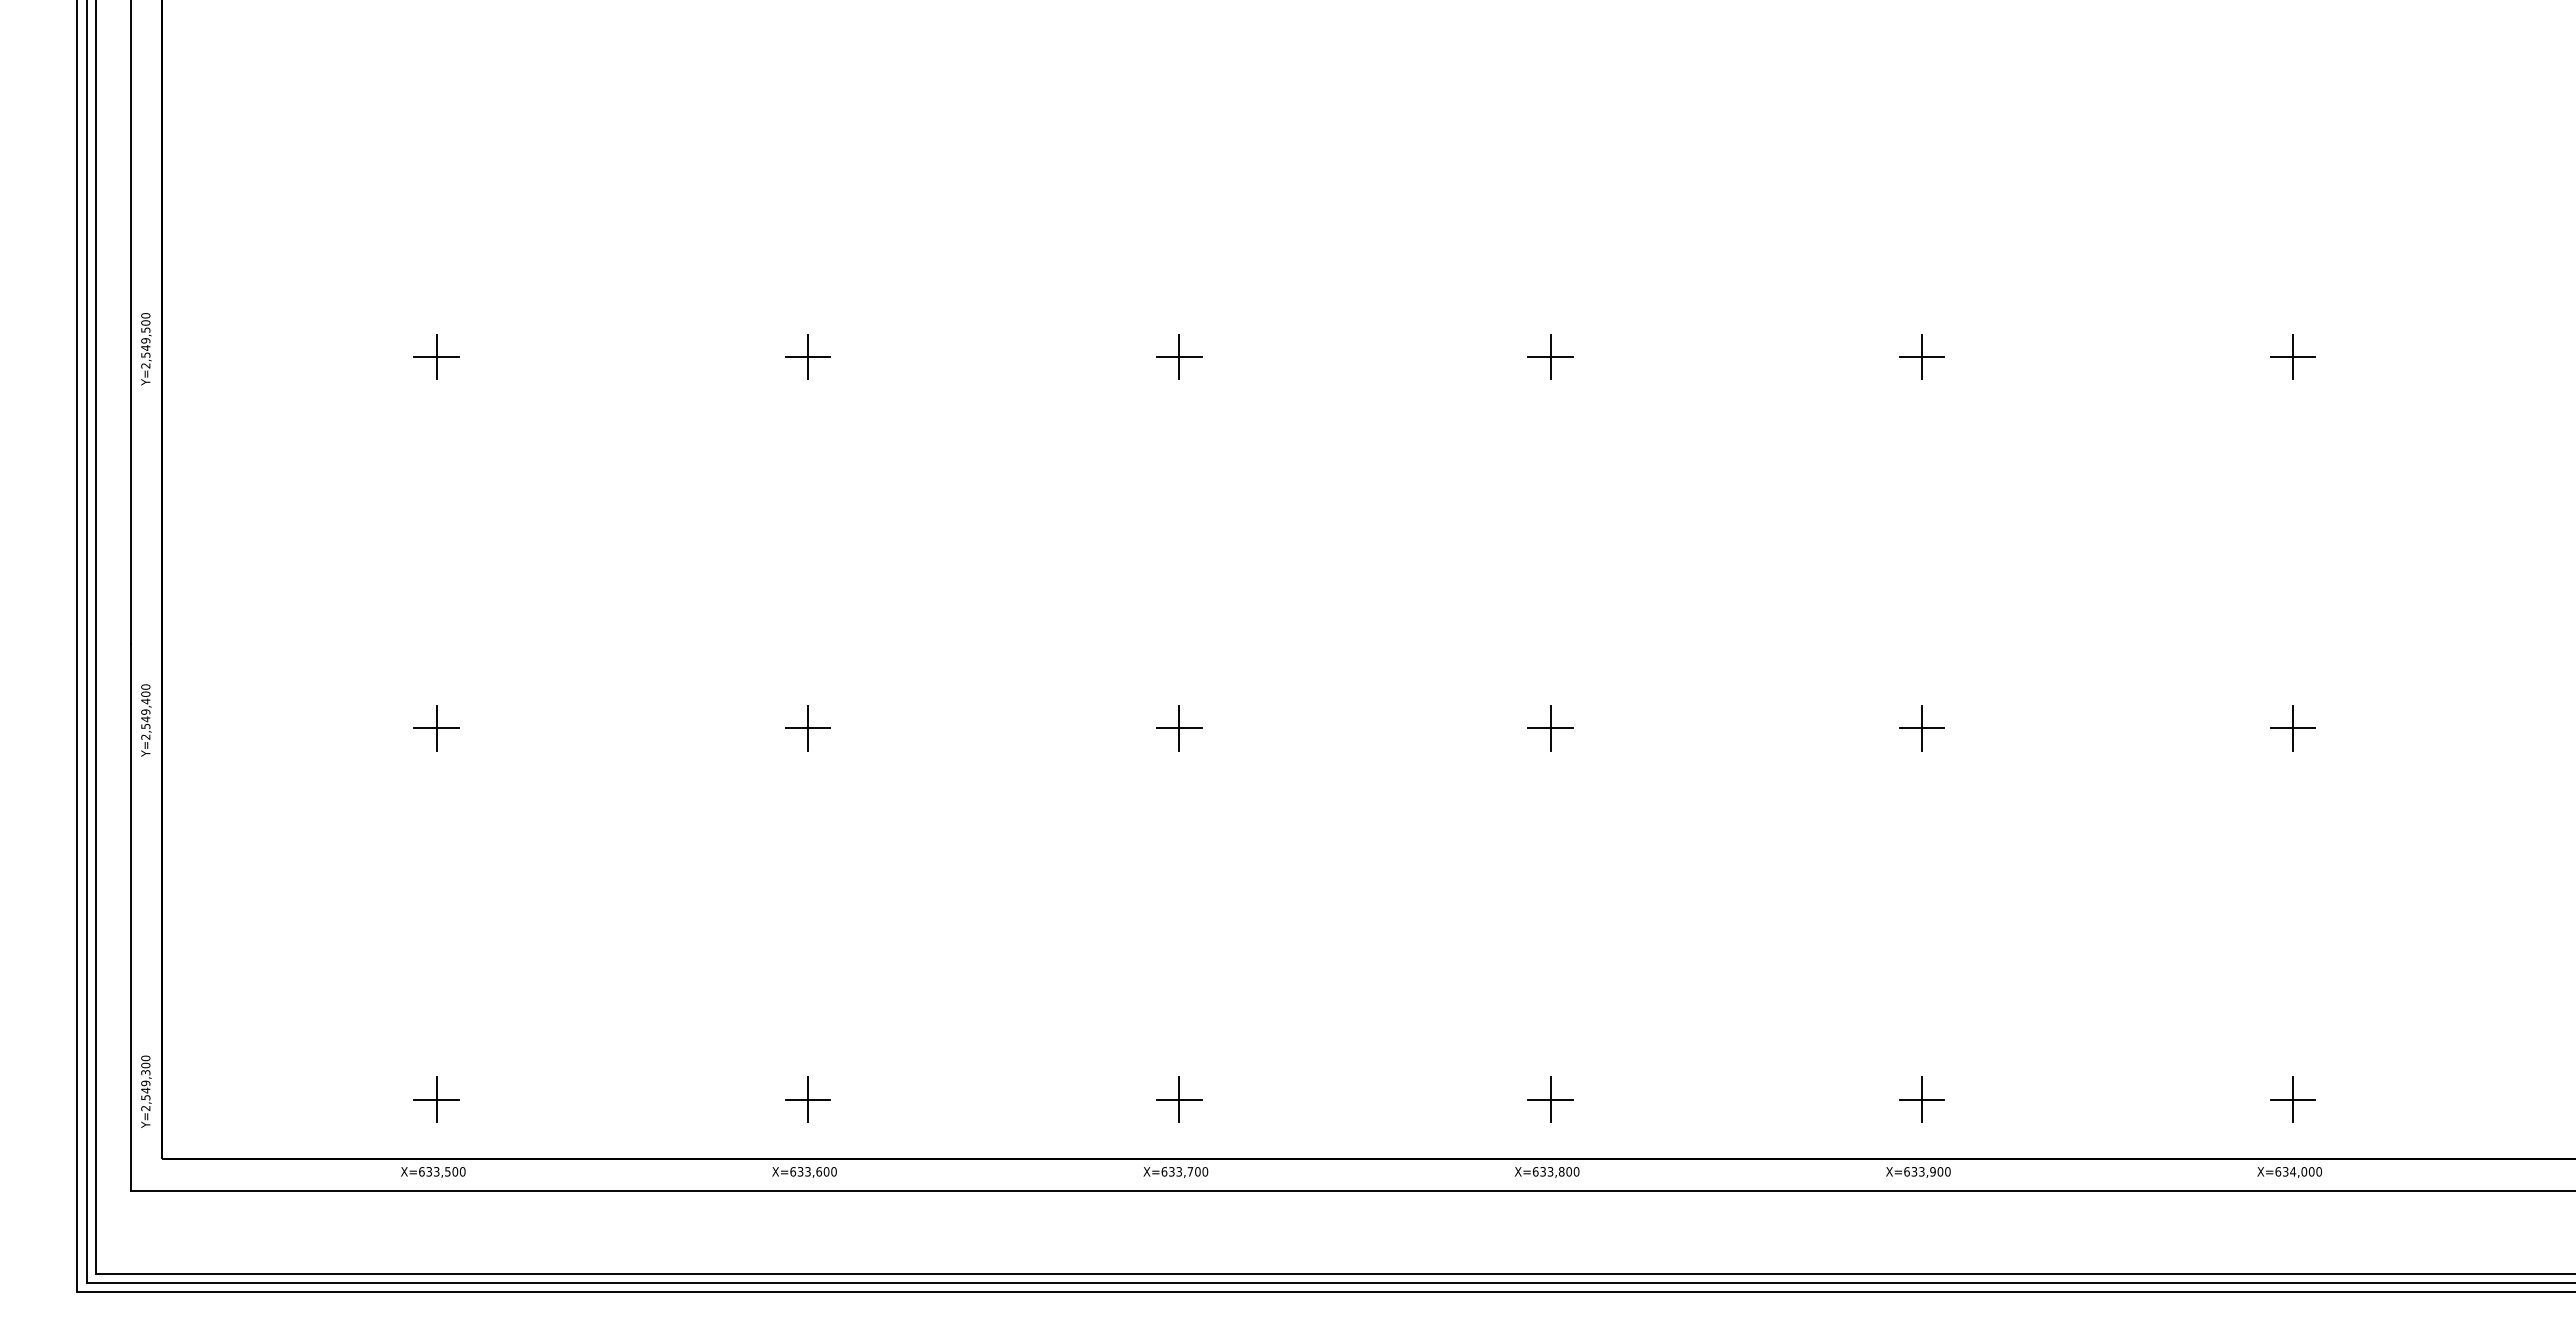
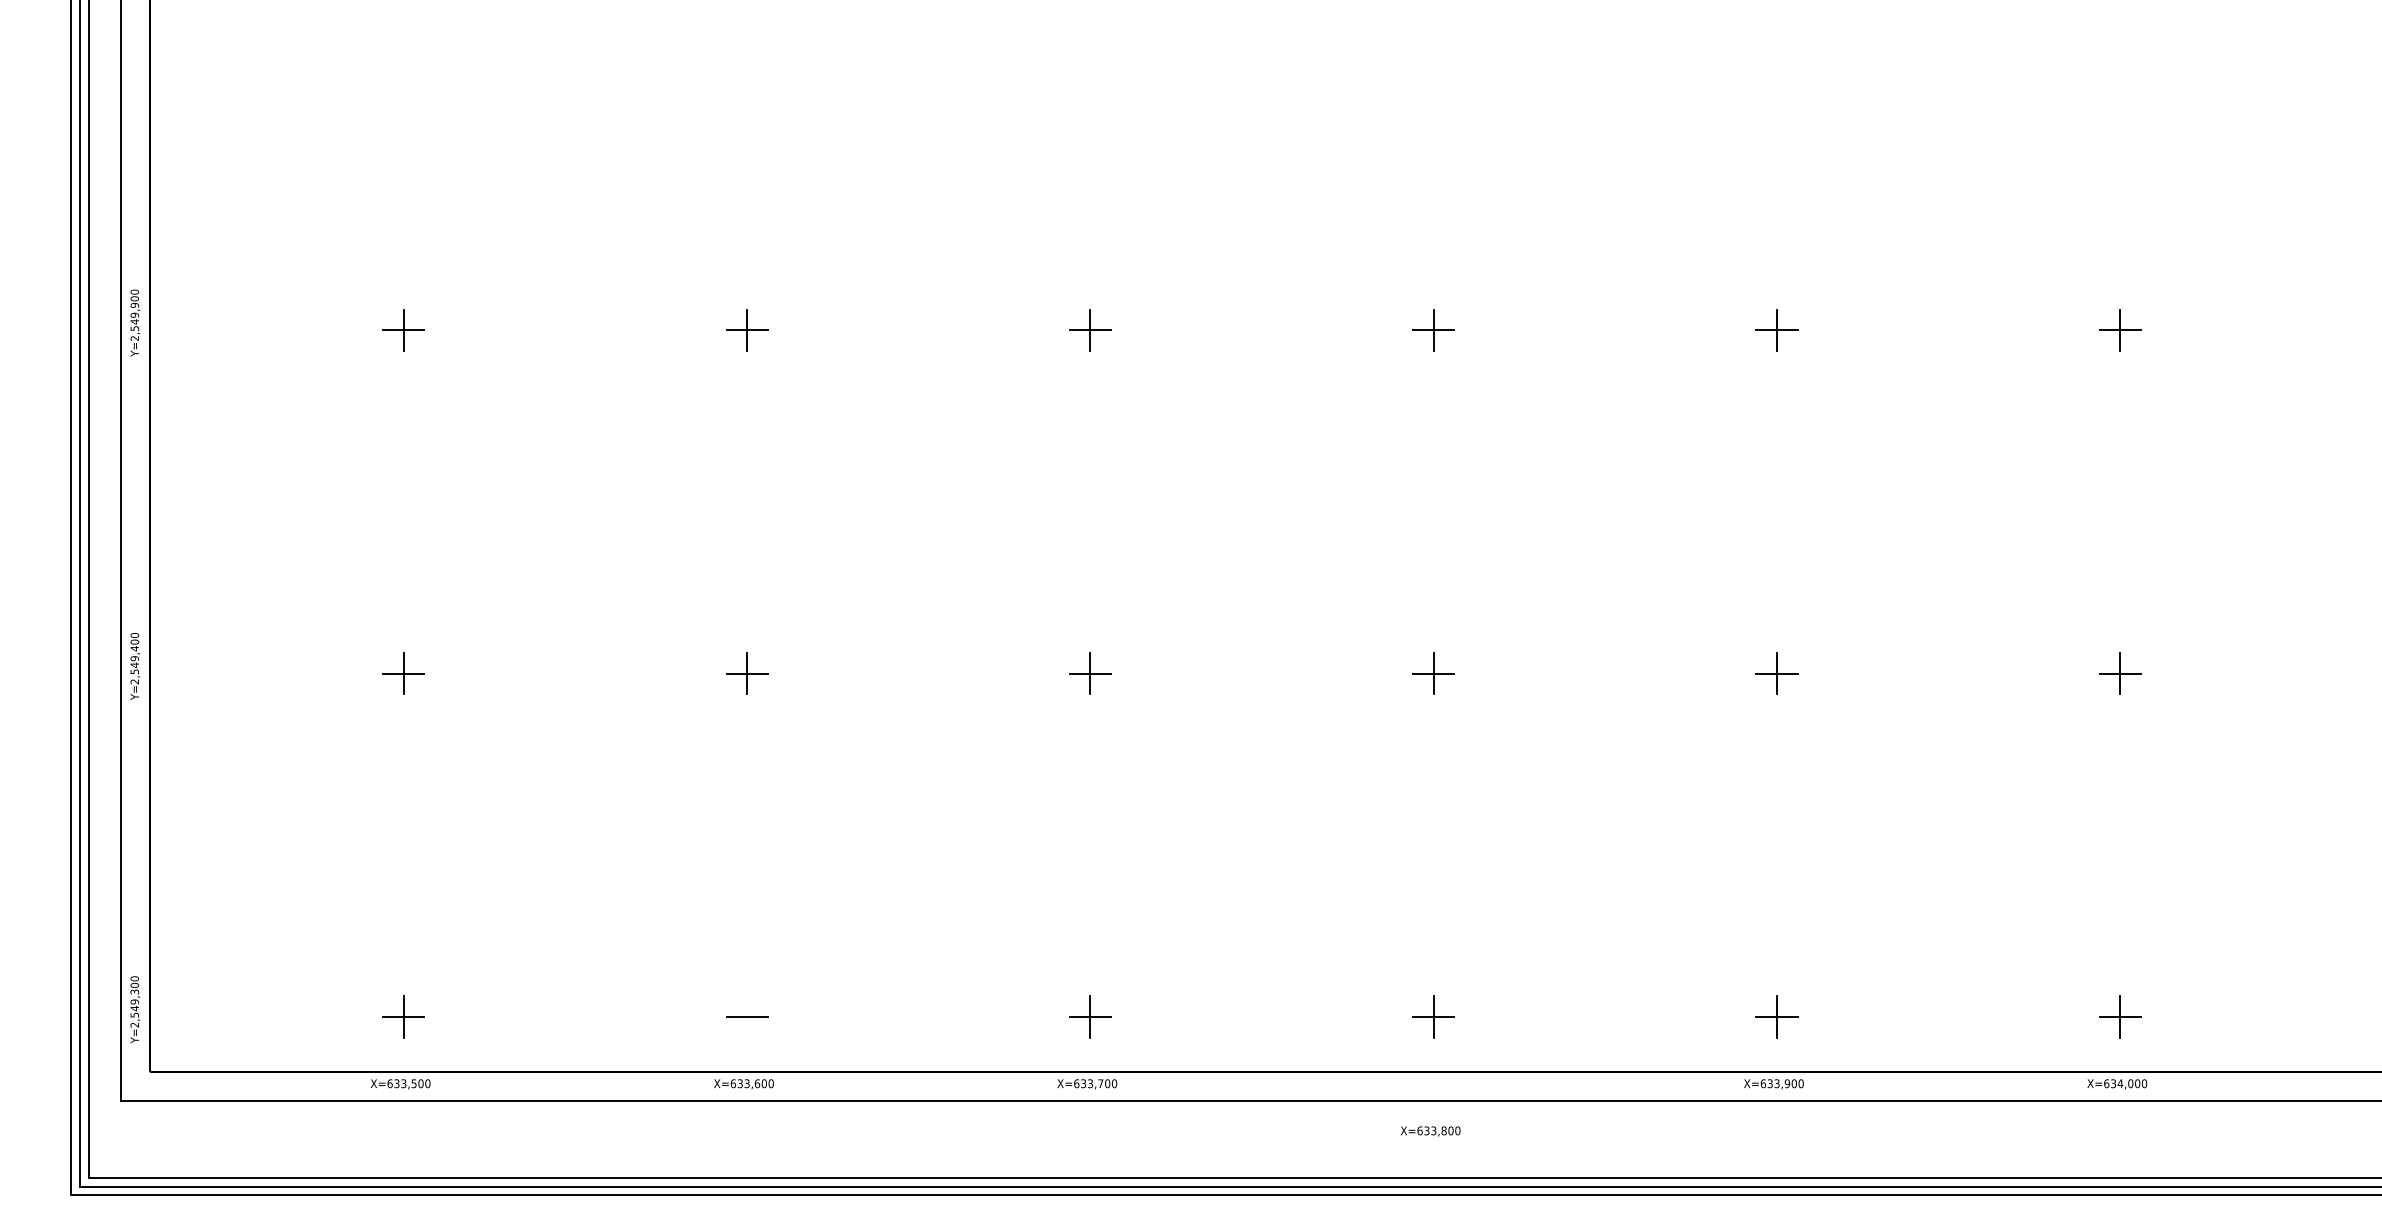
text: (145, 329) -> (134, 304), Y=2,549,500 -> Y=2,549,900
line: (807, 1099) -> (746, 1016), removed
text: (1546, 1172) -> (1430, 1131), moved

